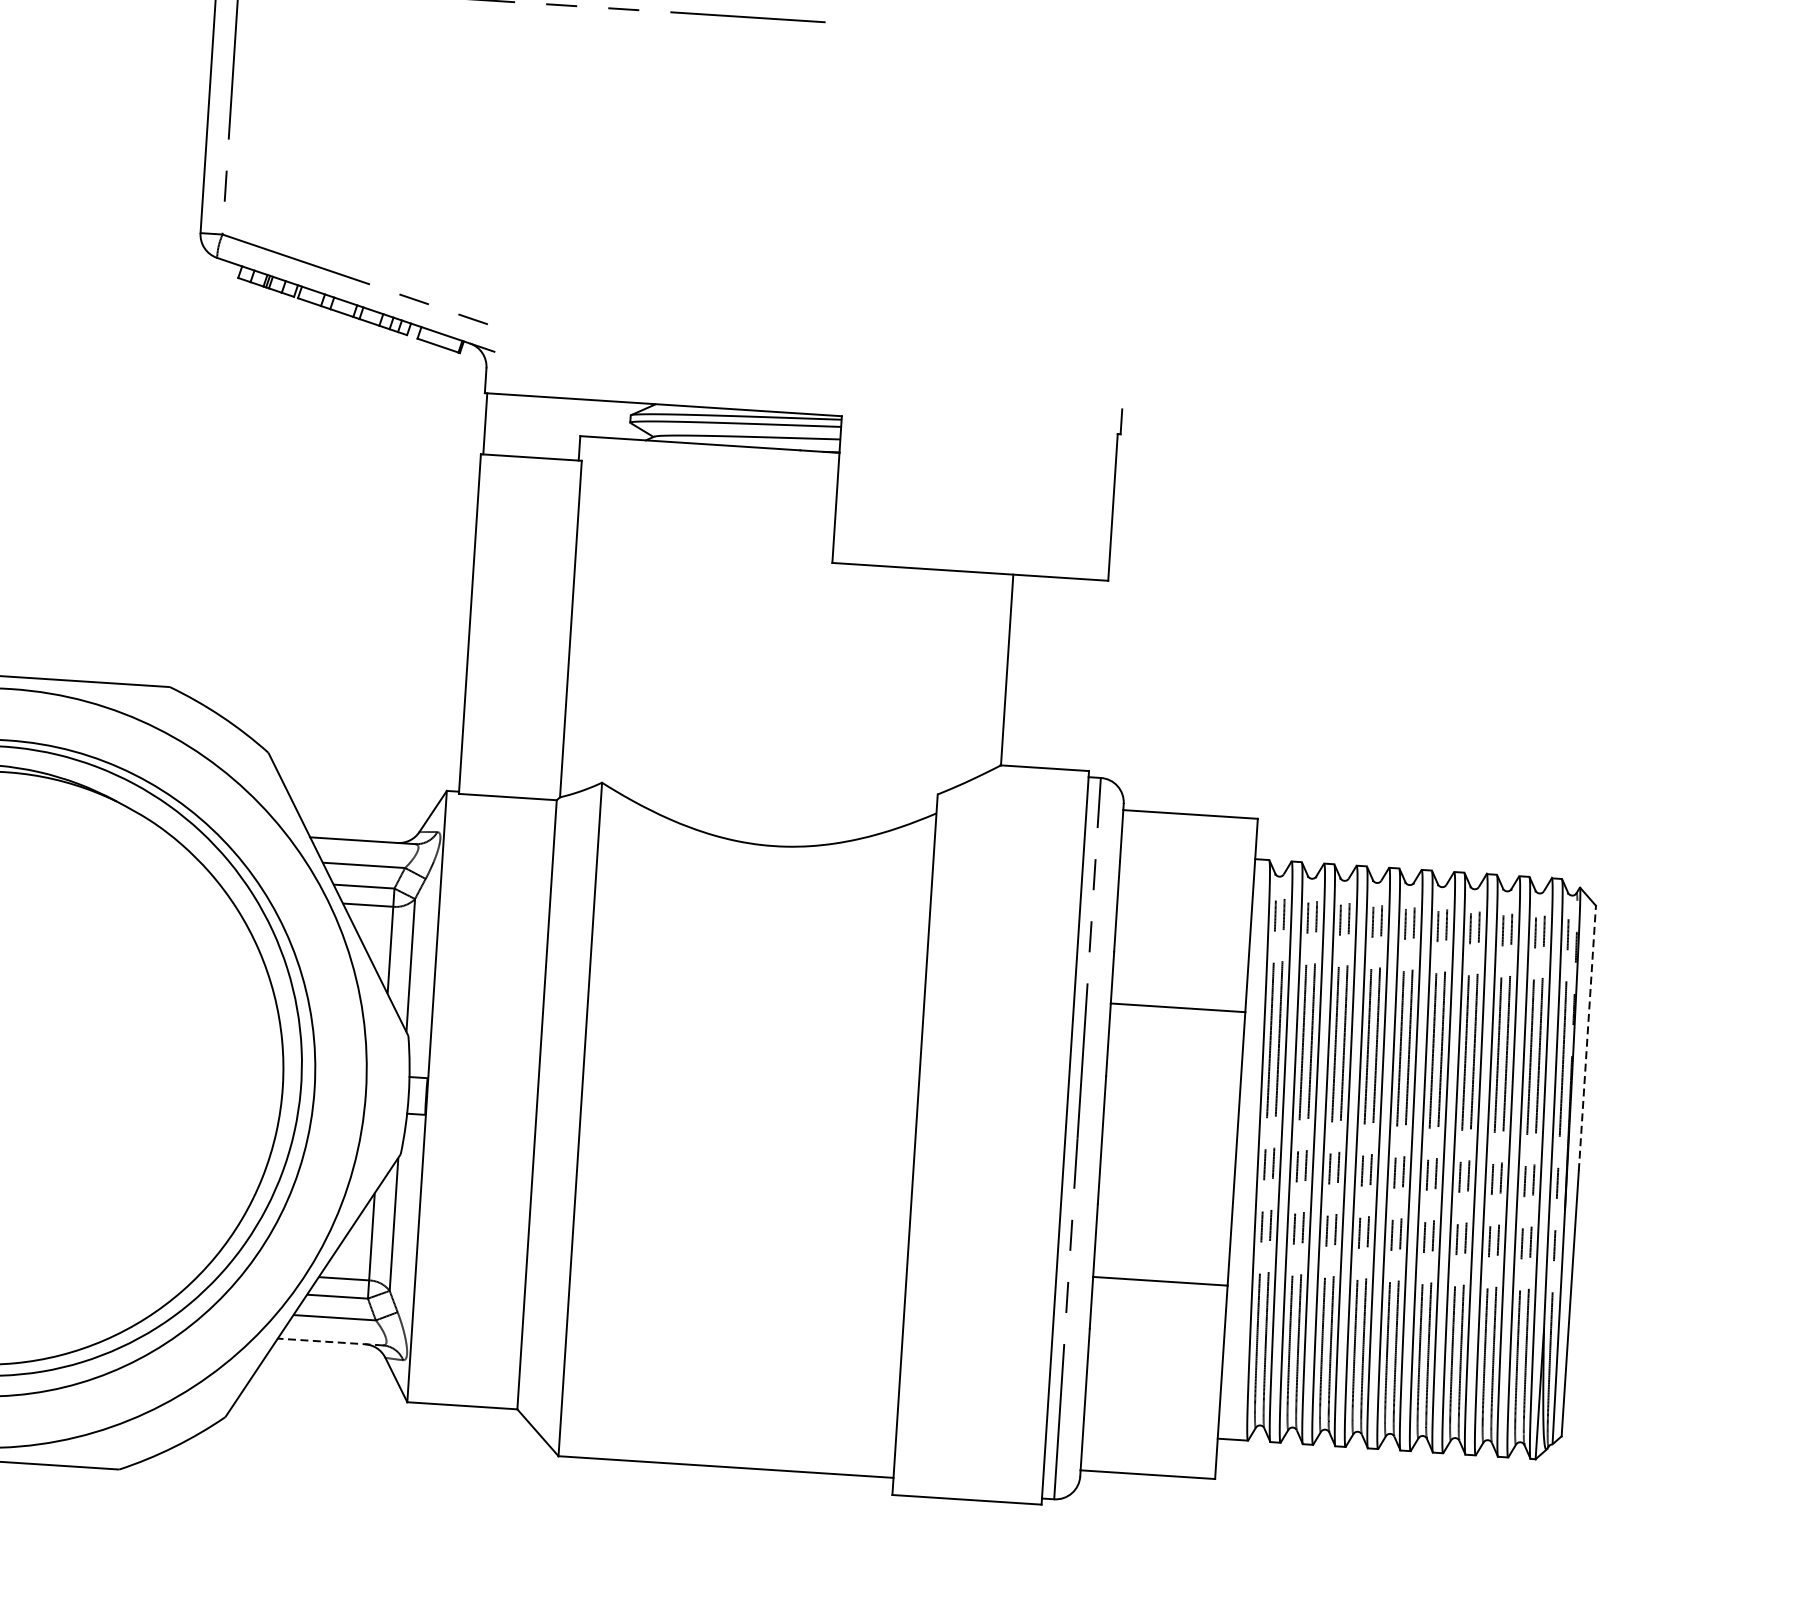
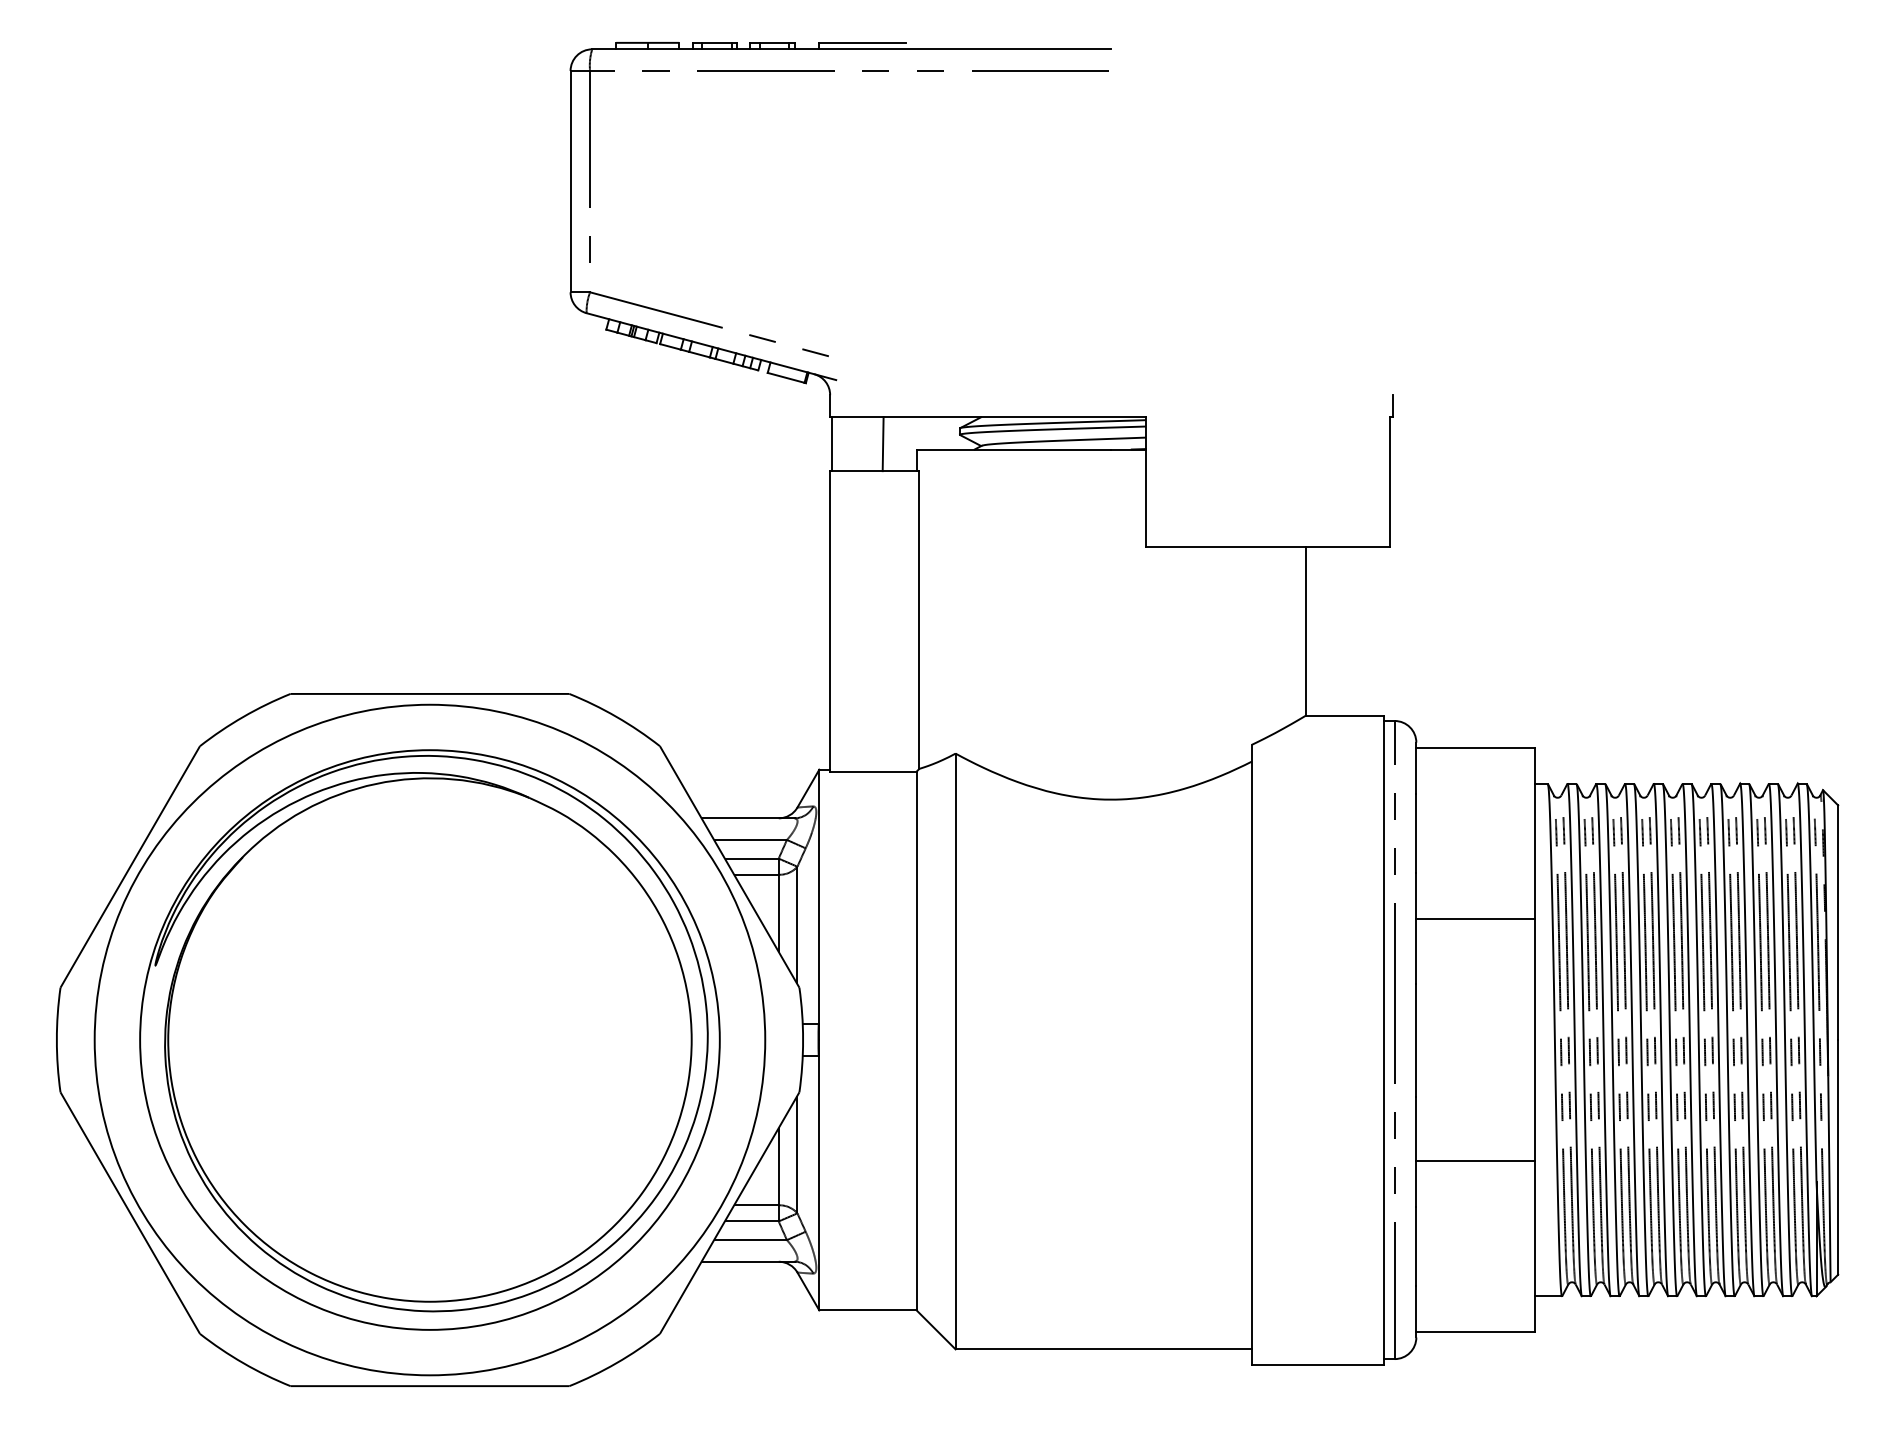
line: (542, 427) -> (882, 444), added
line: (1587, 1038) -> (1838, 922), dashed -> solid
line: (330, 1341) -> (748, 1261), dashed -> solid

